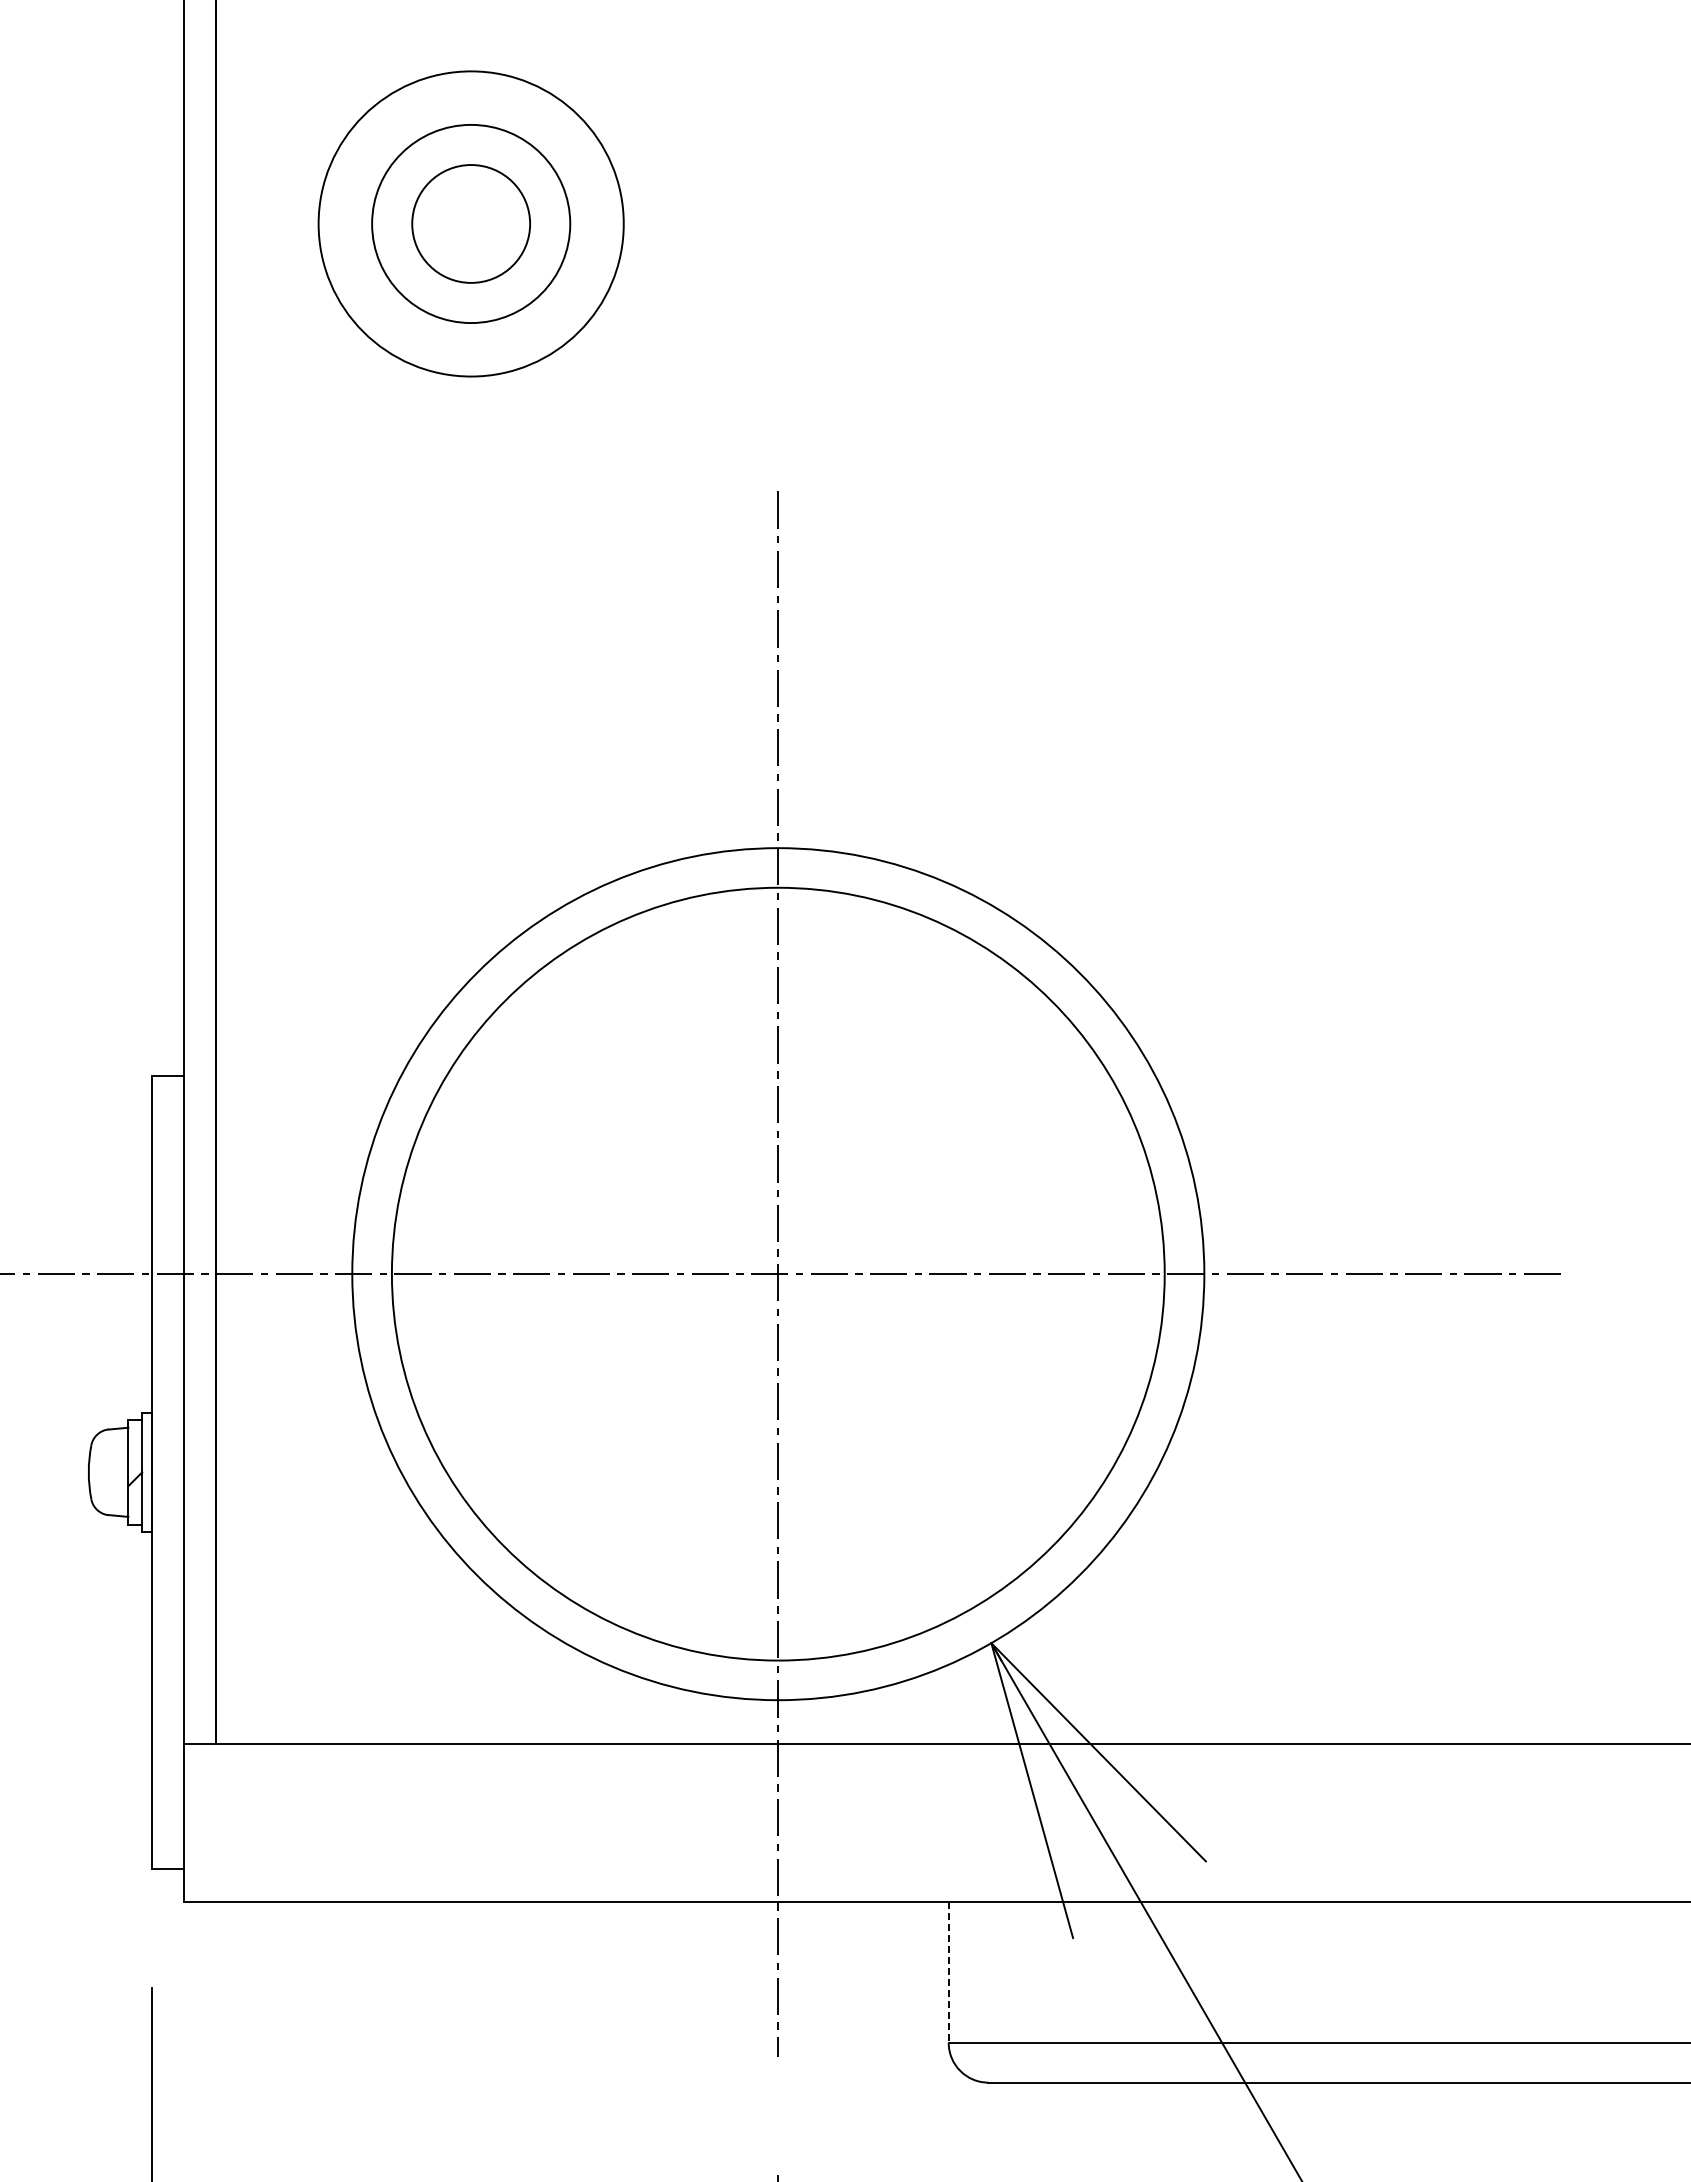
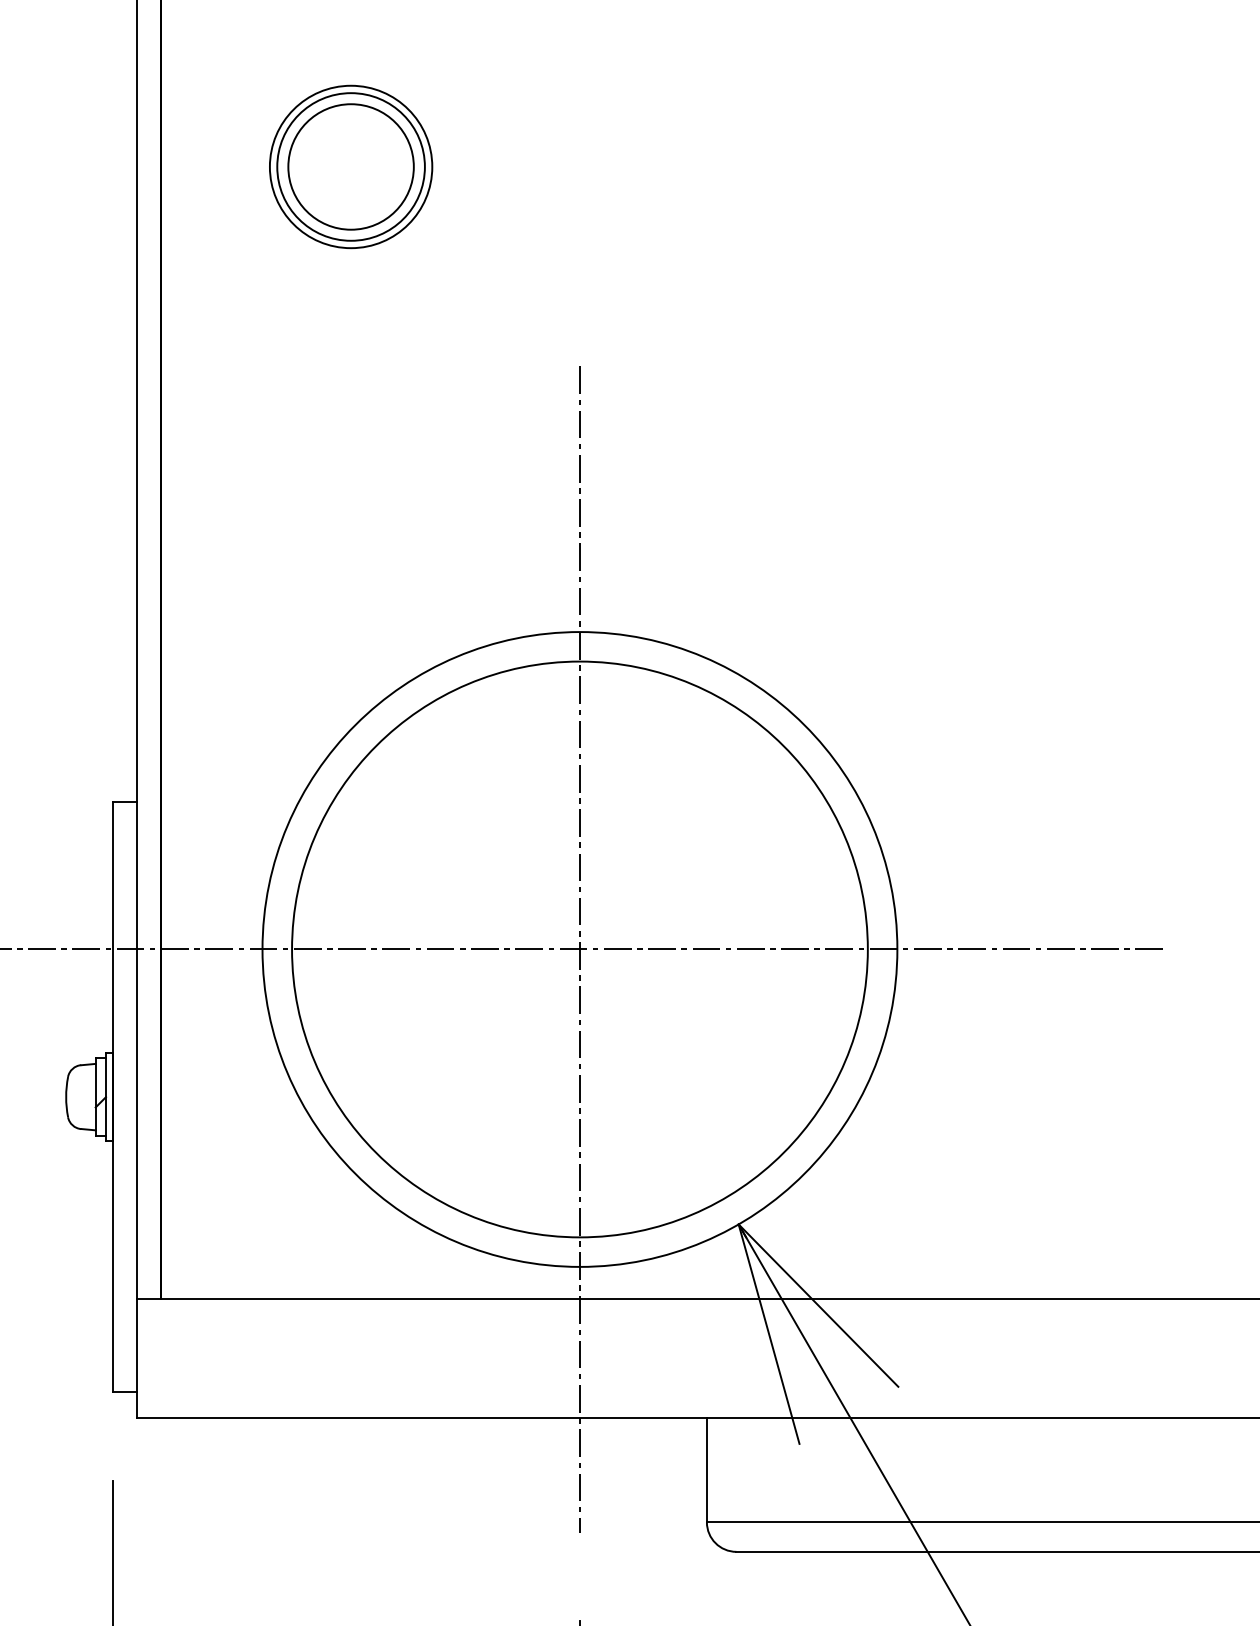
circle: (470, 223) -> (350, 166), size x1.43
circle: (471, 223) -> (351, 166), size x0.71
line: (948, 1973) -> (706, 1470), dashed -> solid

